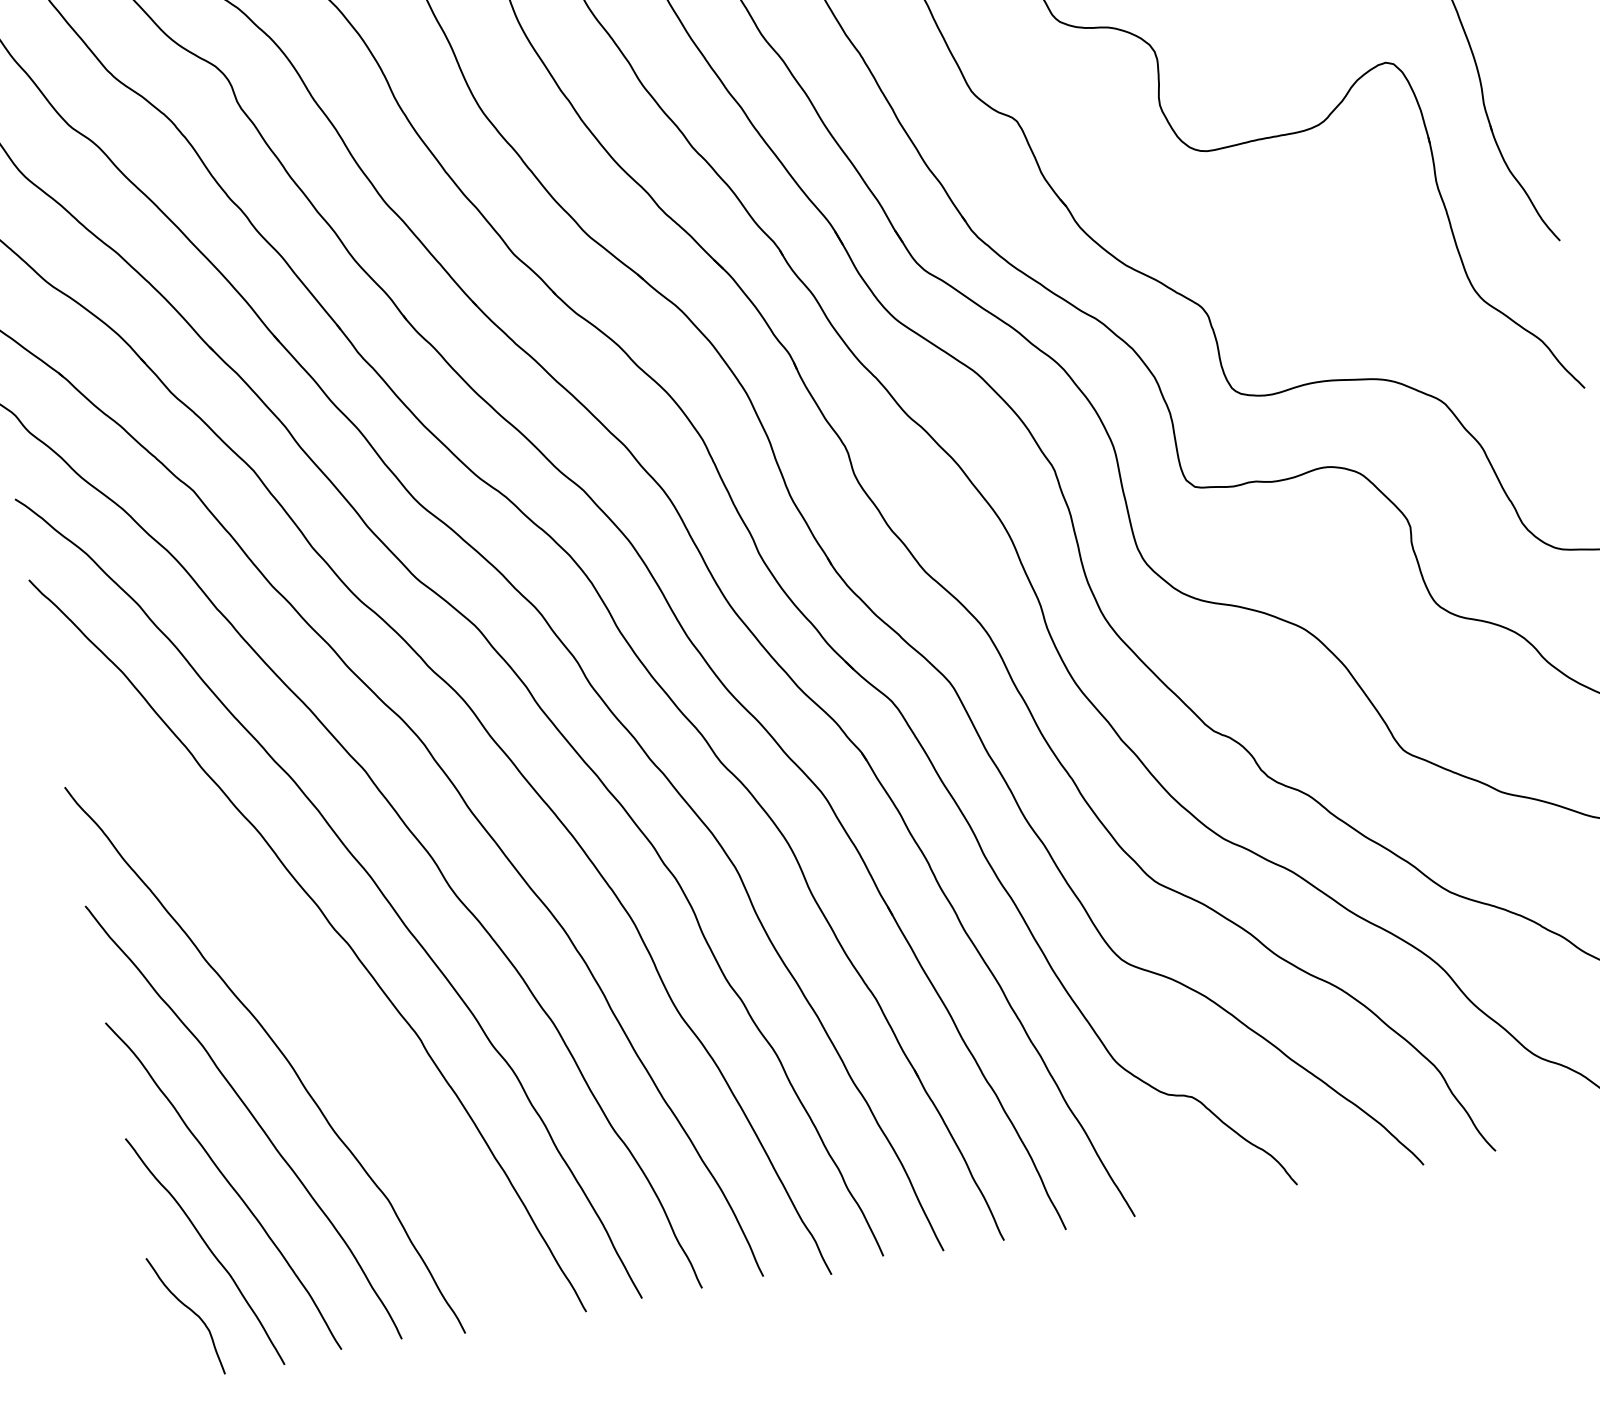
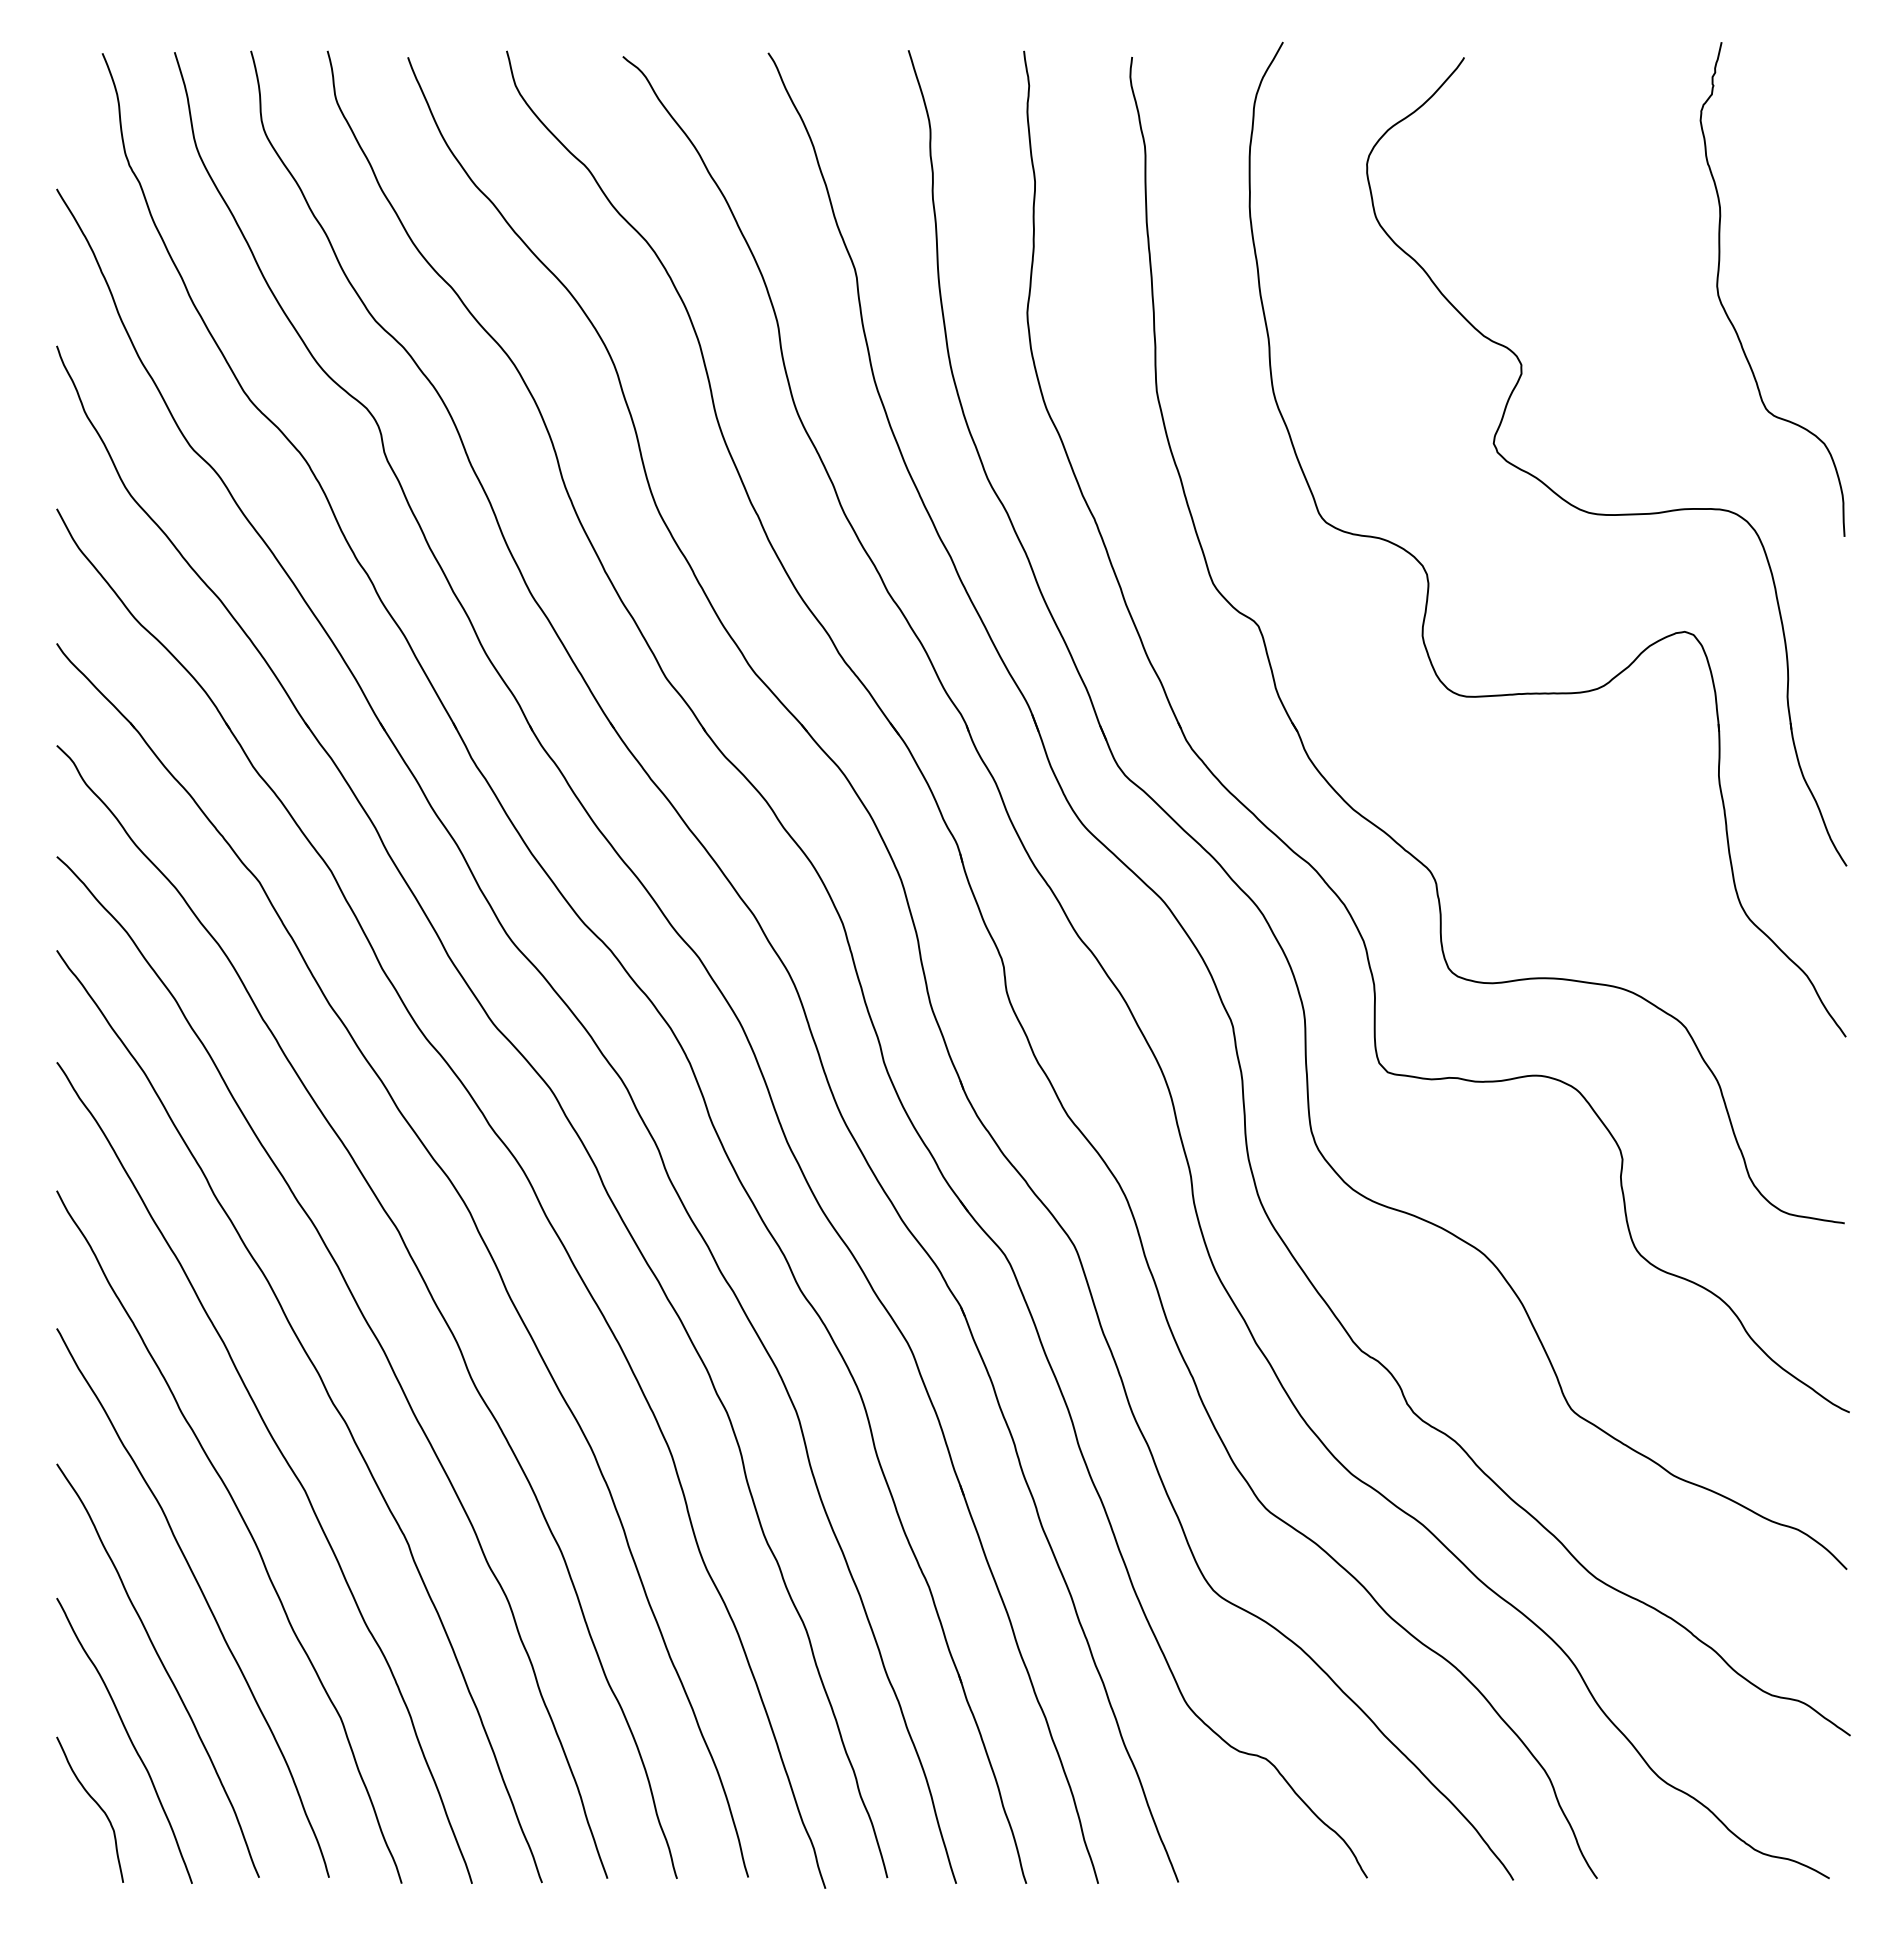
curve: (300, 984) -> (283, 1458), added

